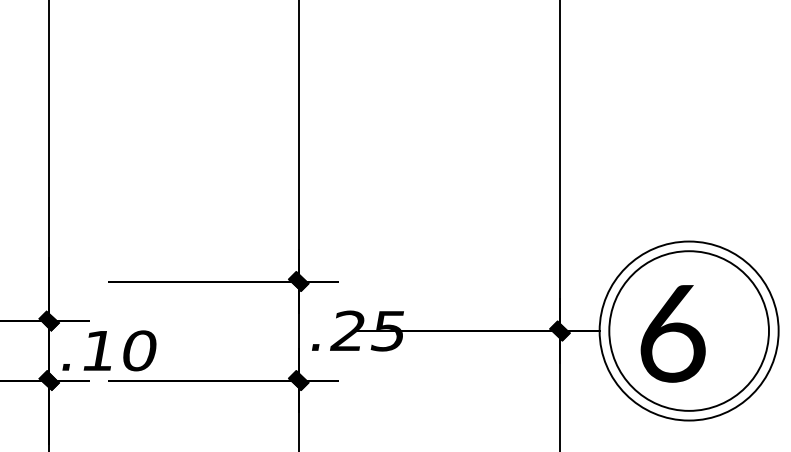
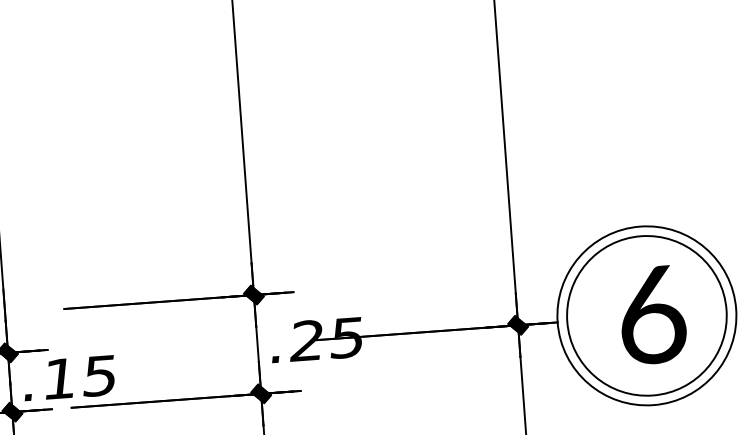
text: (672, 333) -> (652, 314), moved
text: (138, 350) -> (99, 375), .10 -> .15

